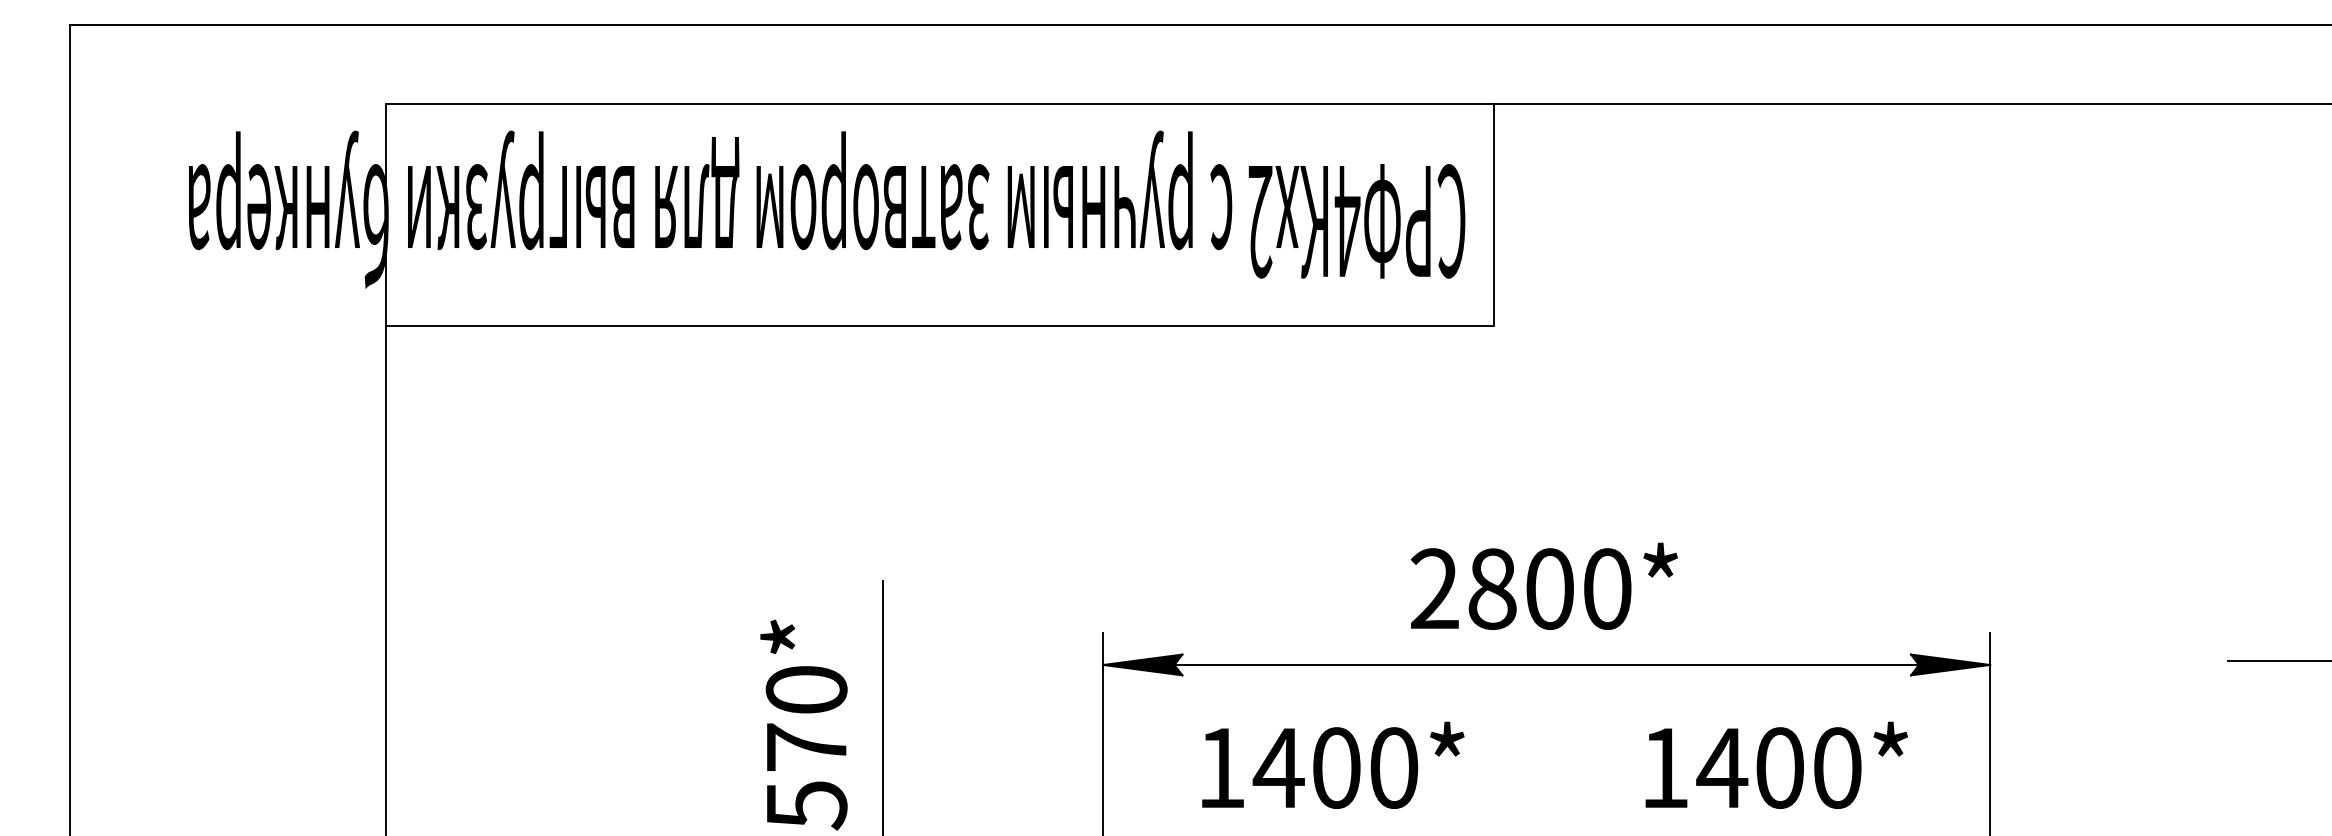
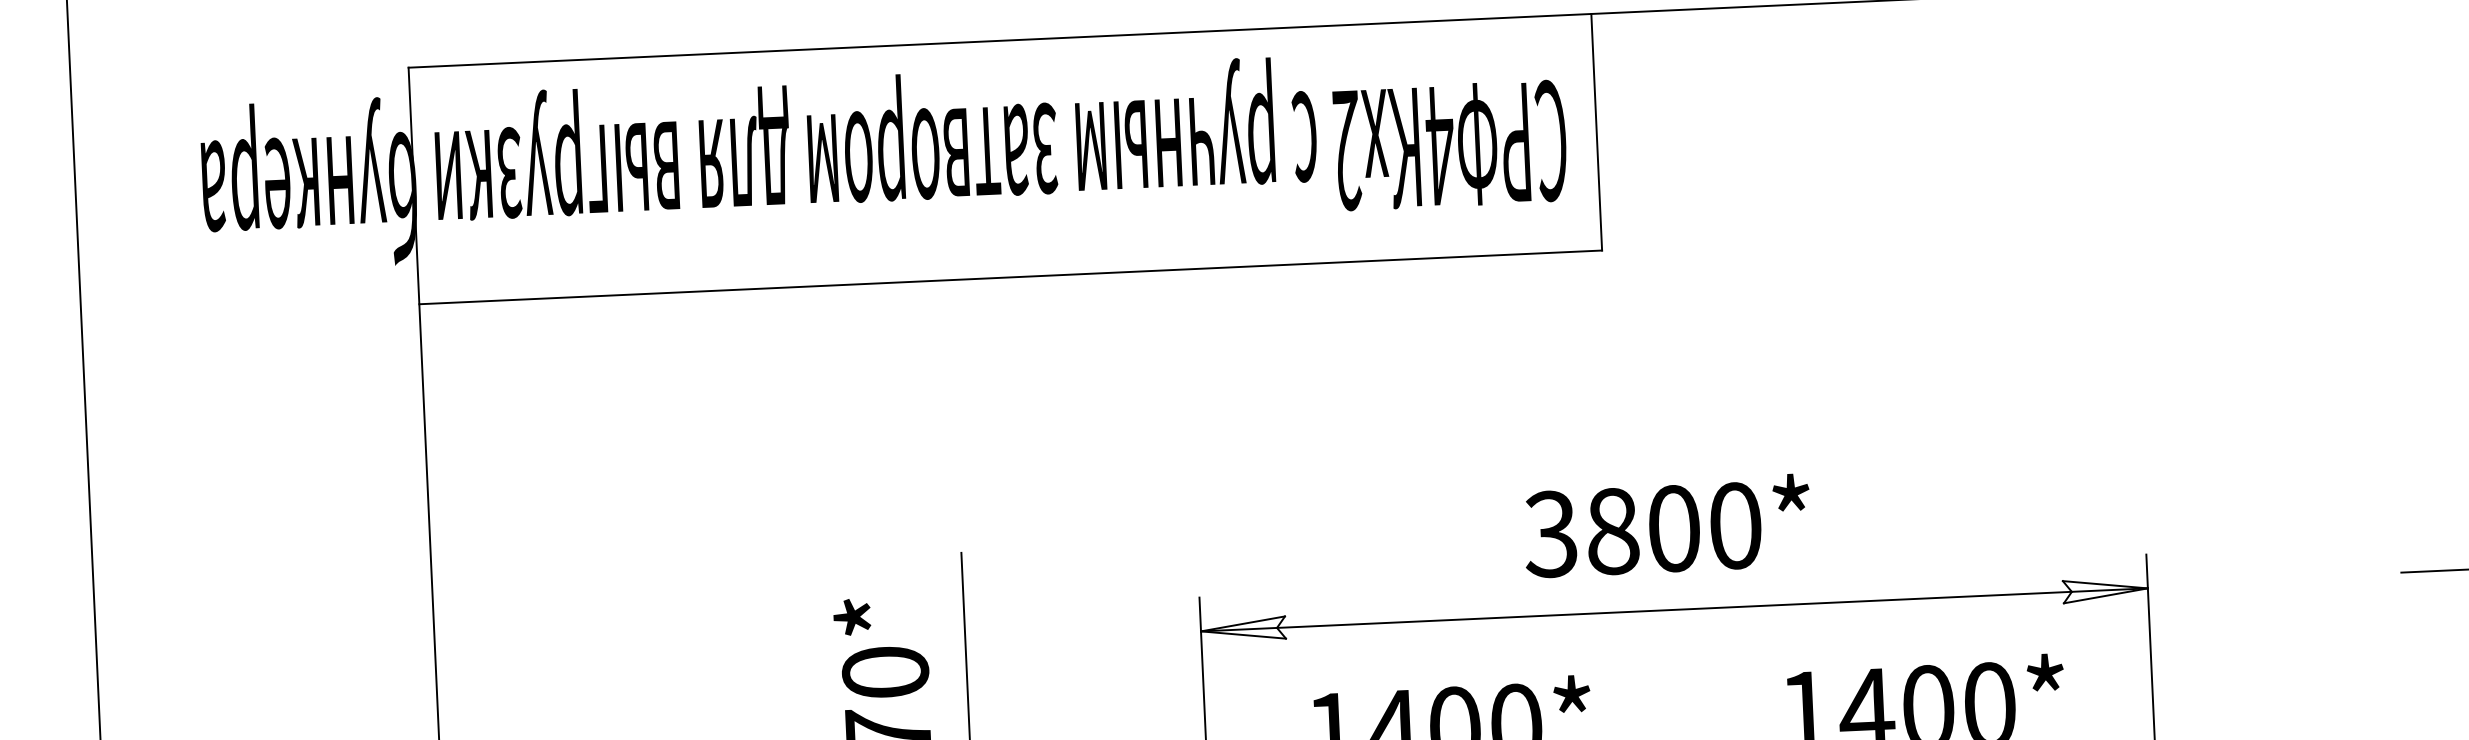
text: (1433, 588) -> (1549, 533), 2800* -> 3800*
fill: (1142, 664) -> (1242, 628), removed
fill: (1950, 664) -> (2105, 589), removed

